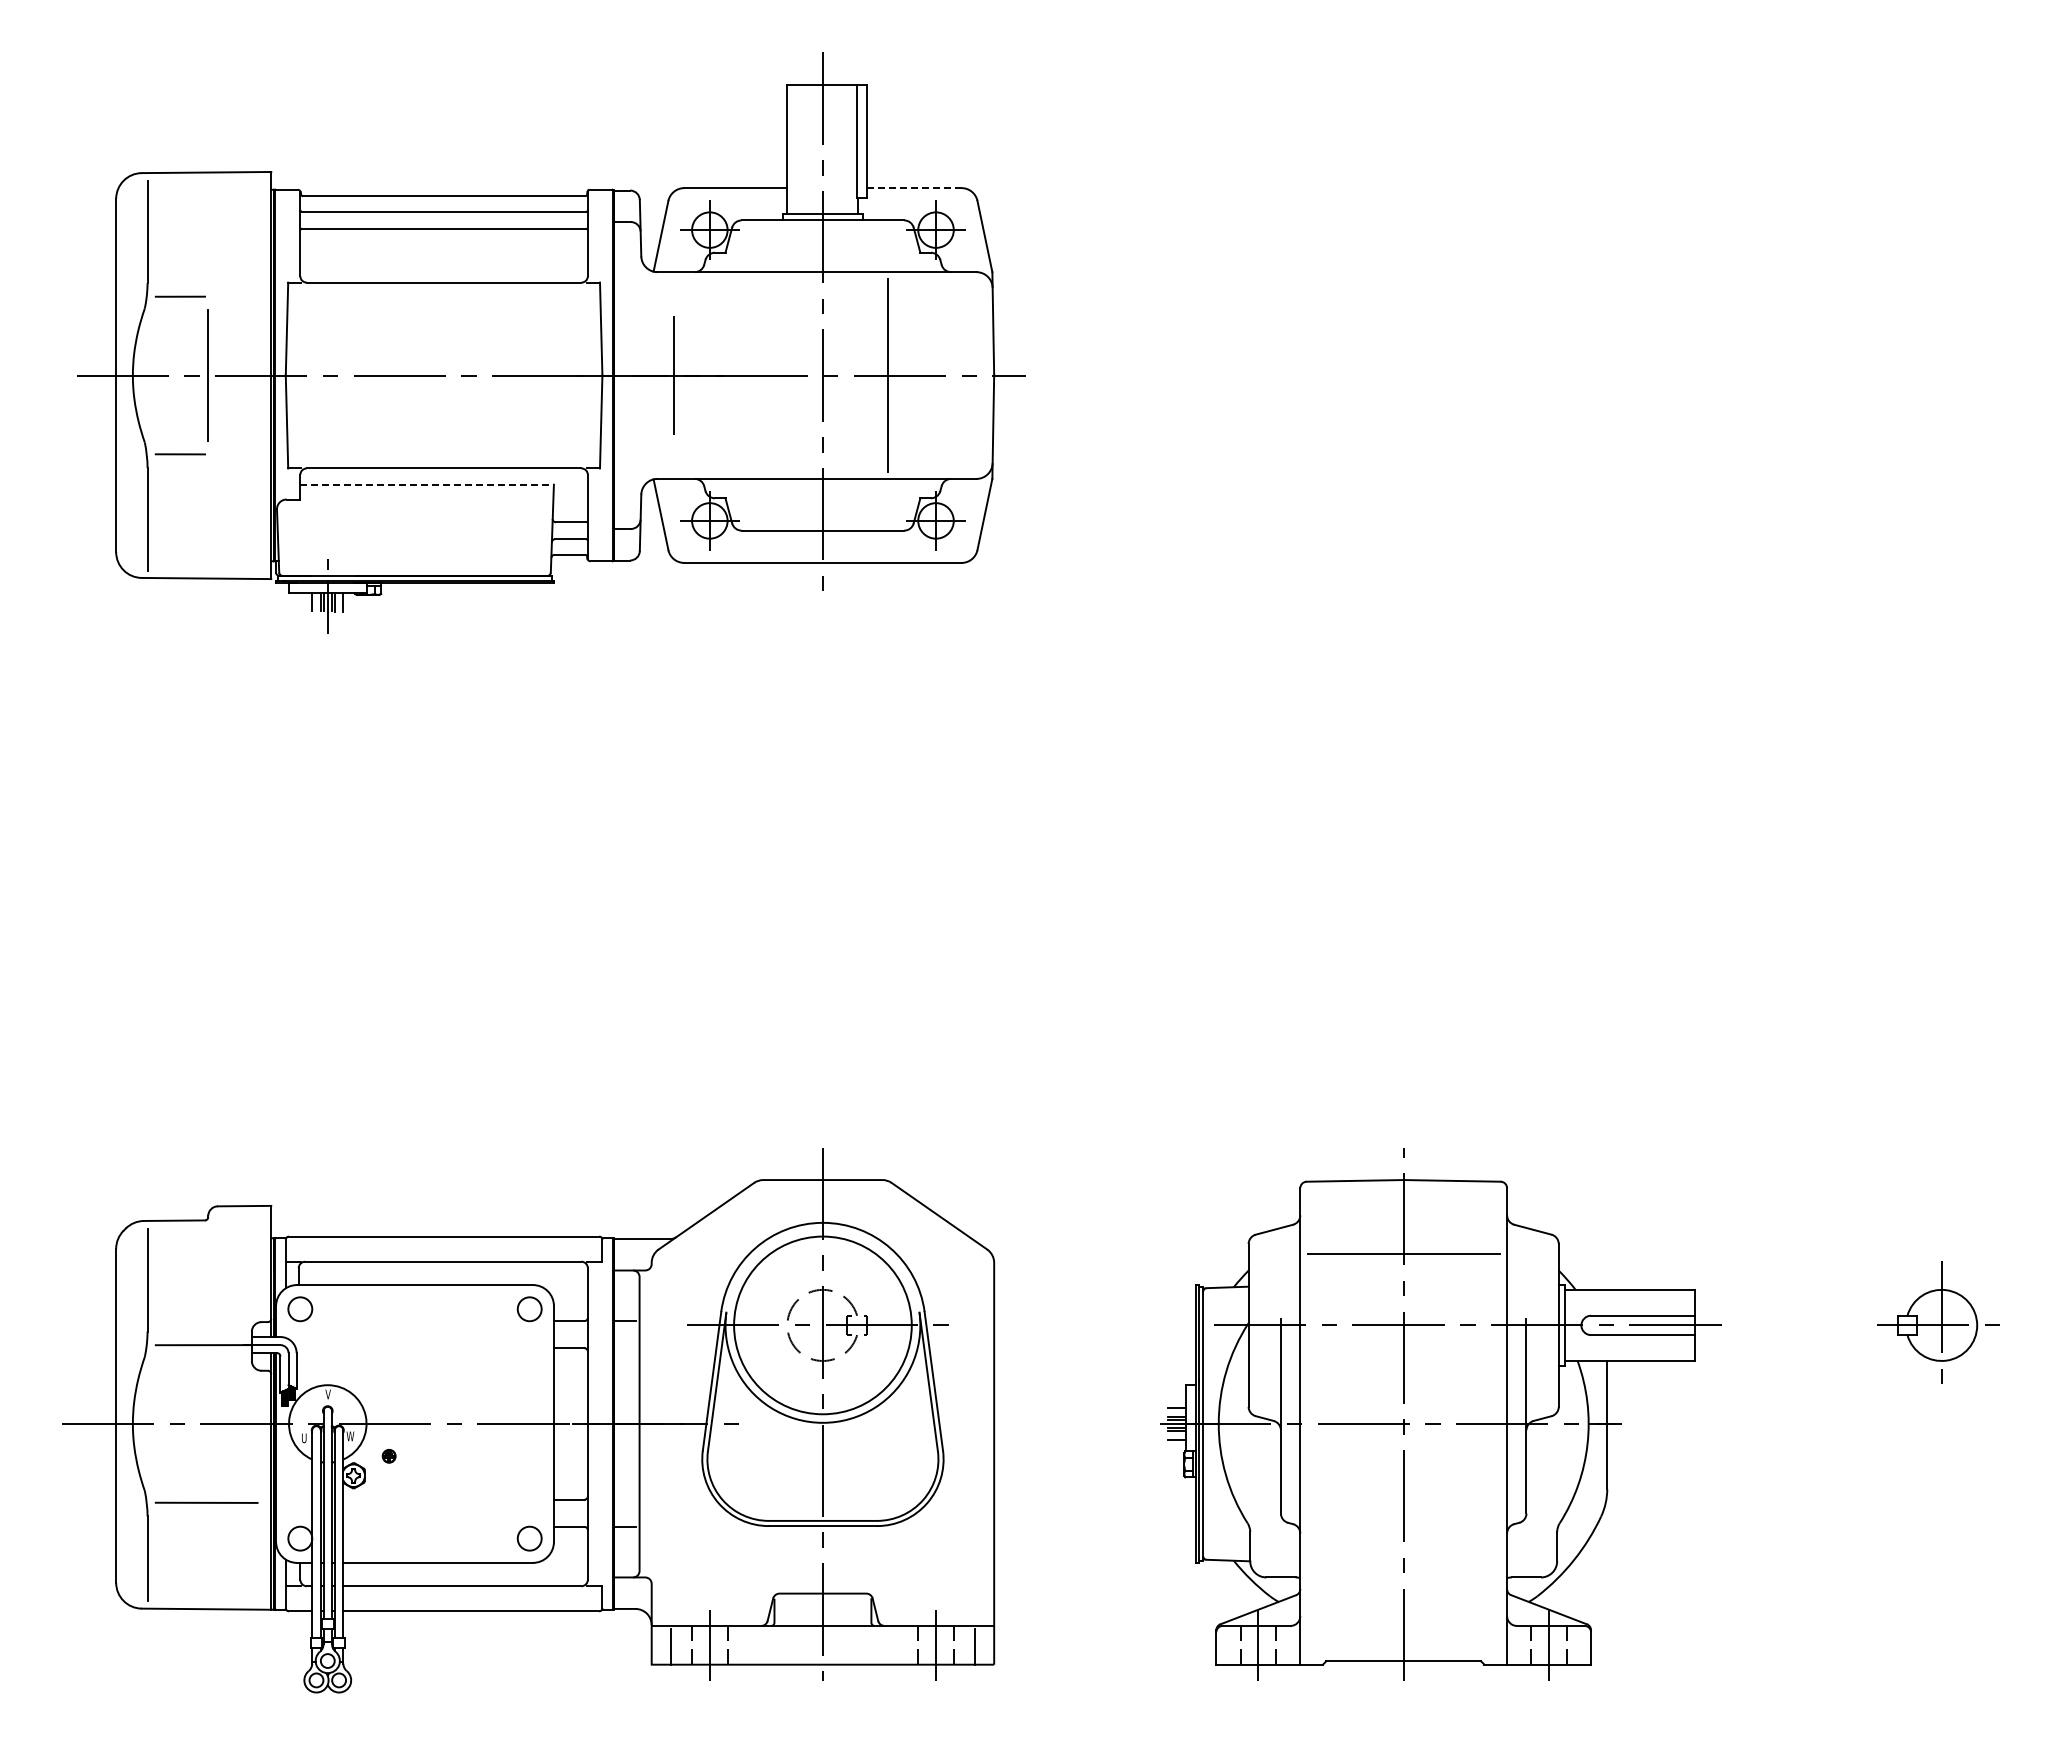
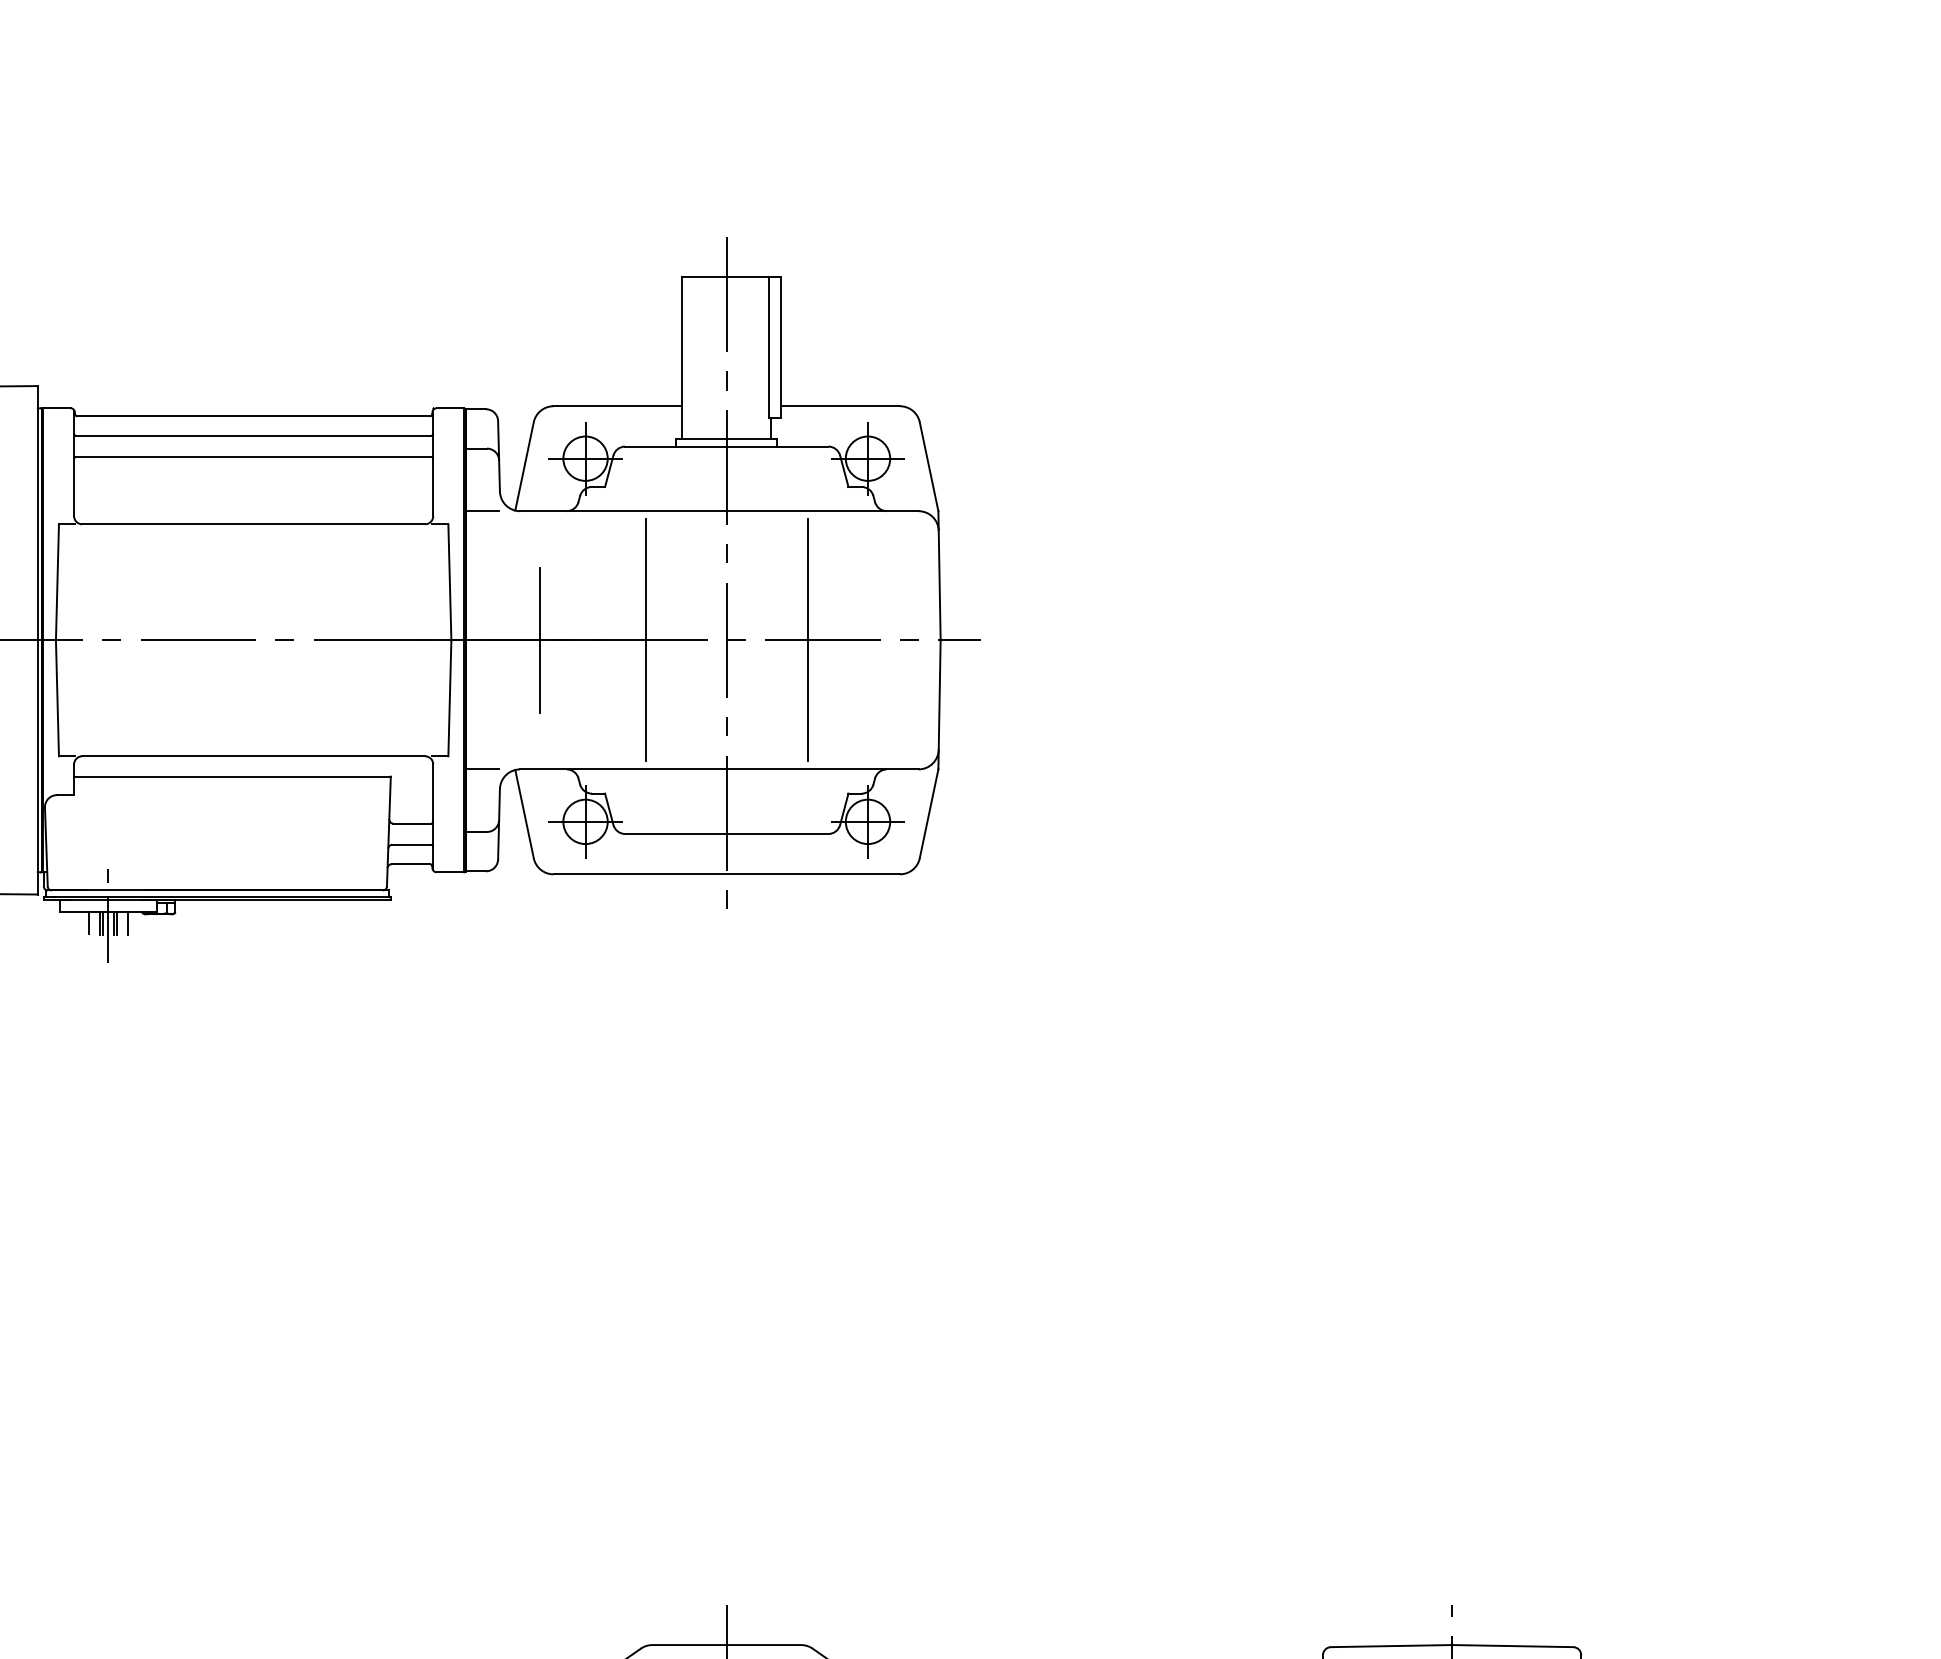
line: (914, 188) -> (841, 406), dashed -> solid
line: (626, 272) -> (481, 511), added
line: (758, 375) -> (646, 640), added
line: (626, 478) -> (481, 768), added
line: (427, 484) -> (232, 776), dashed -> solid

